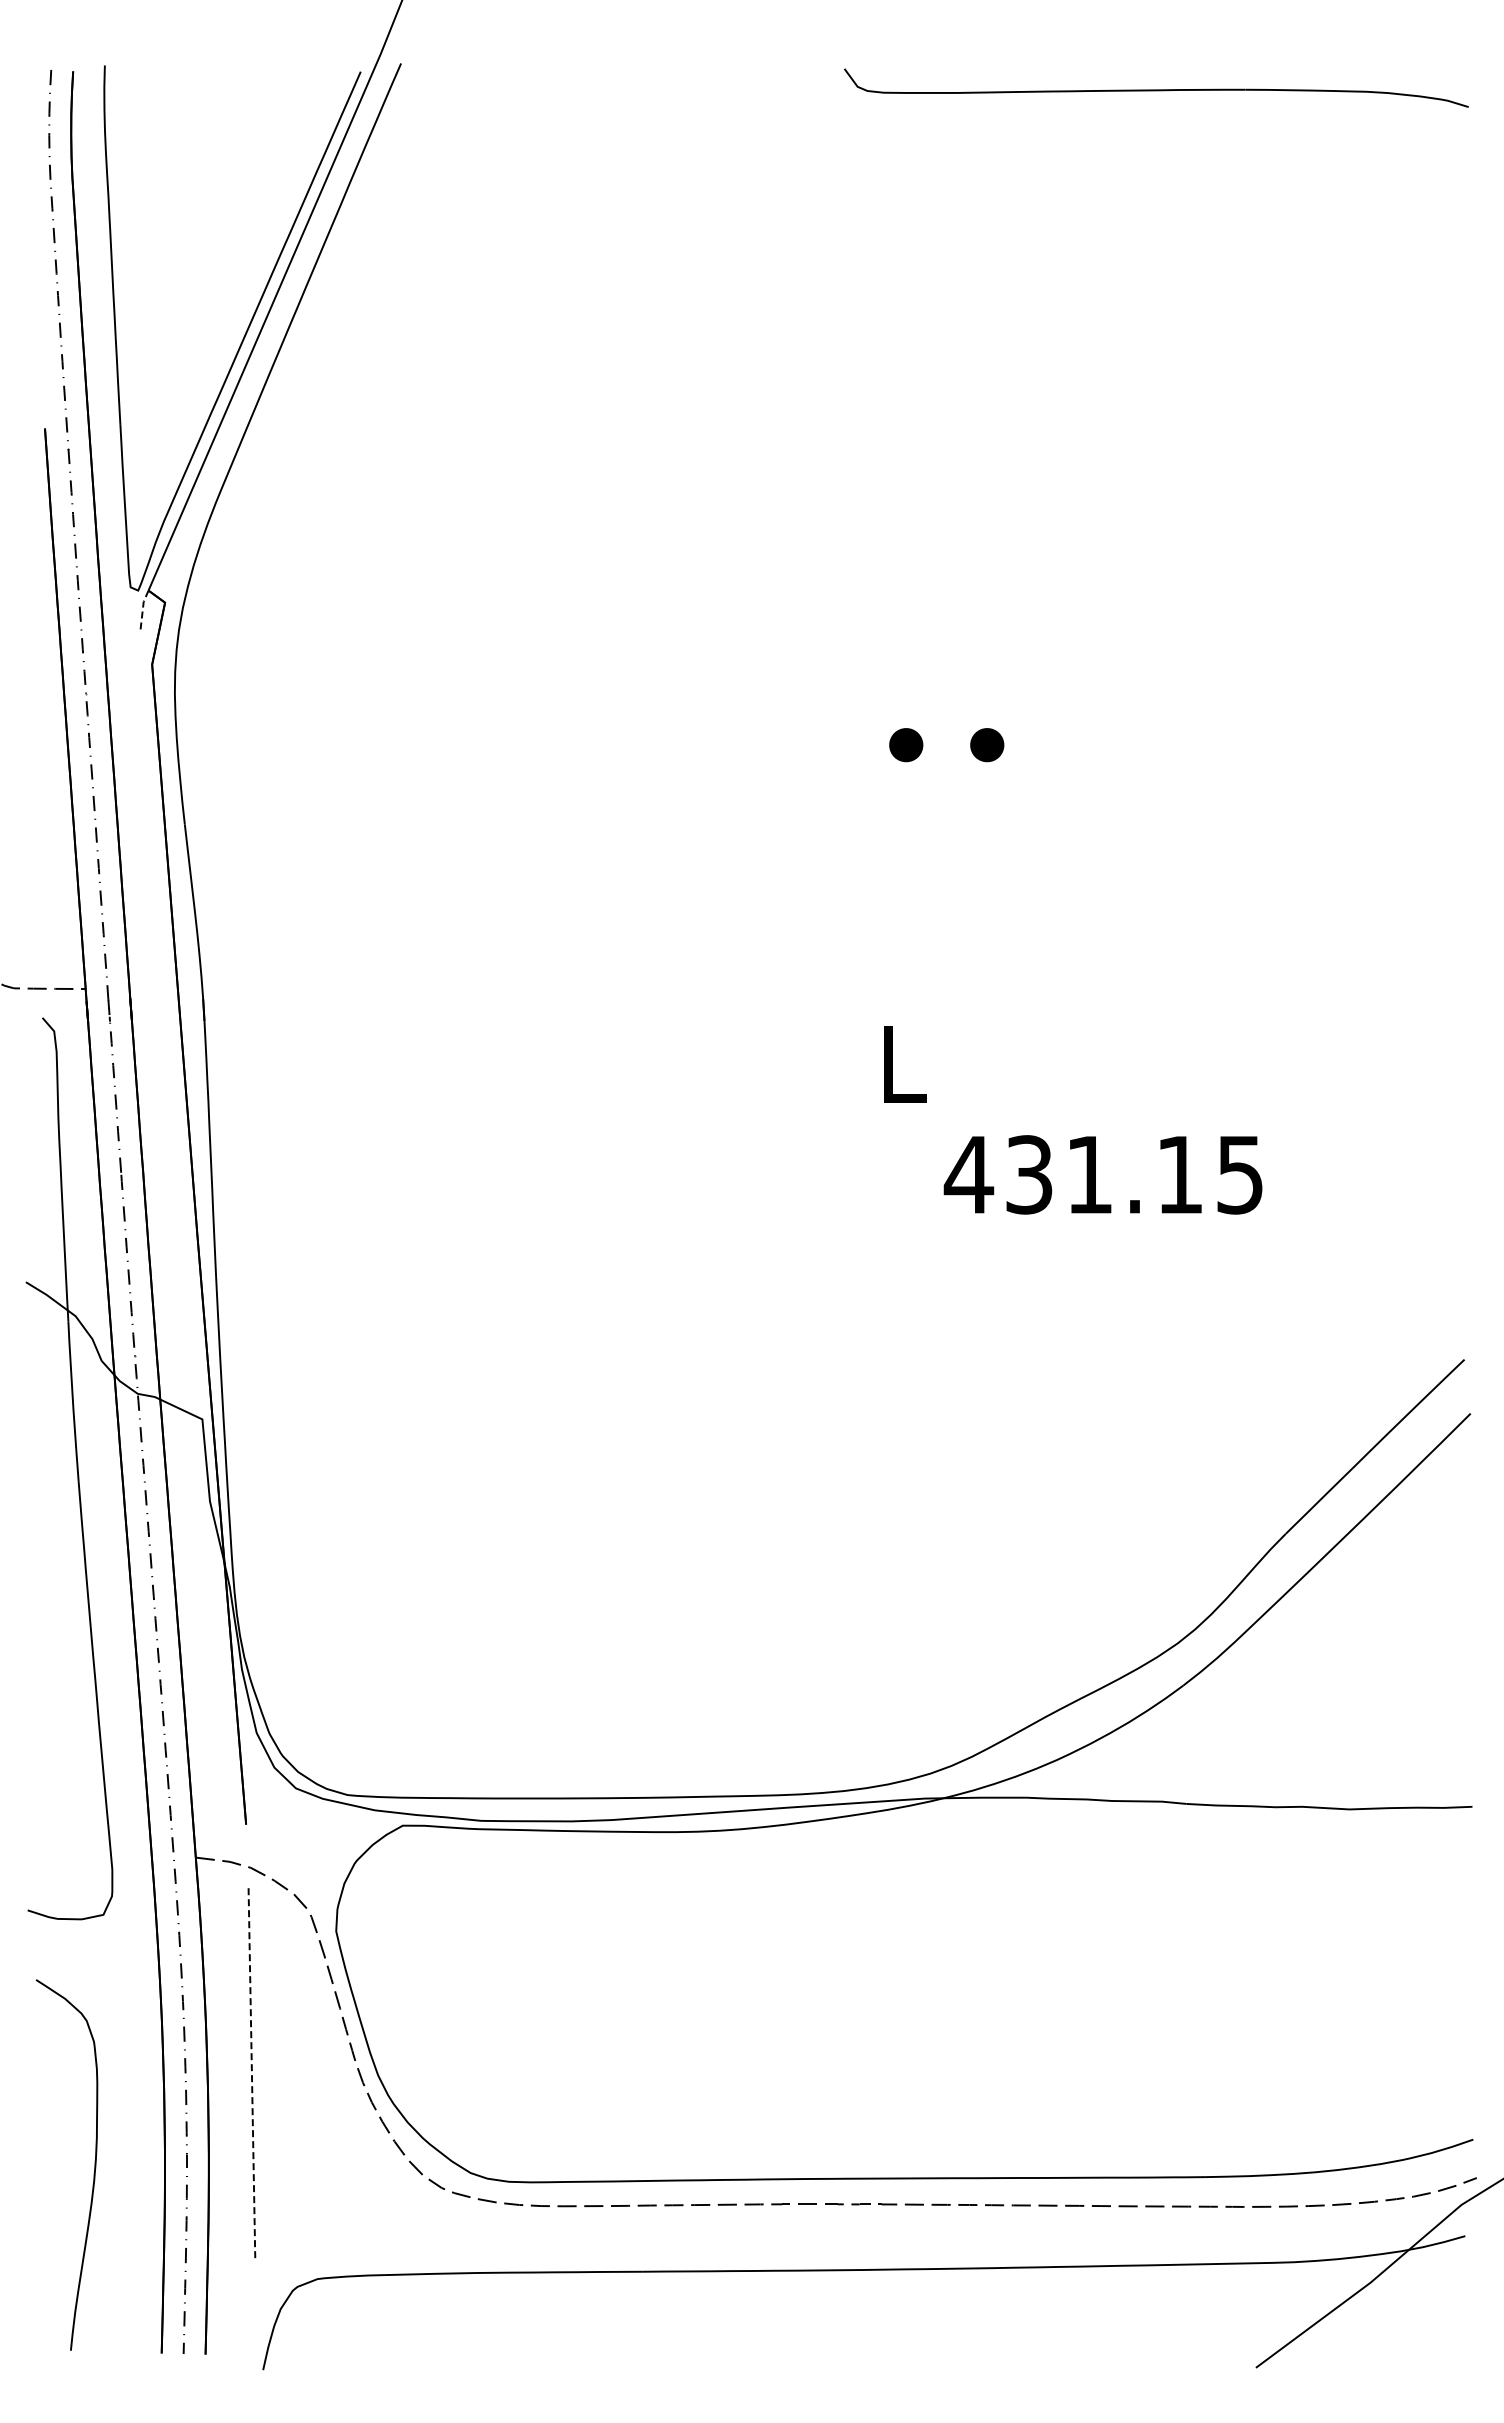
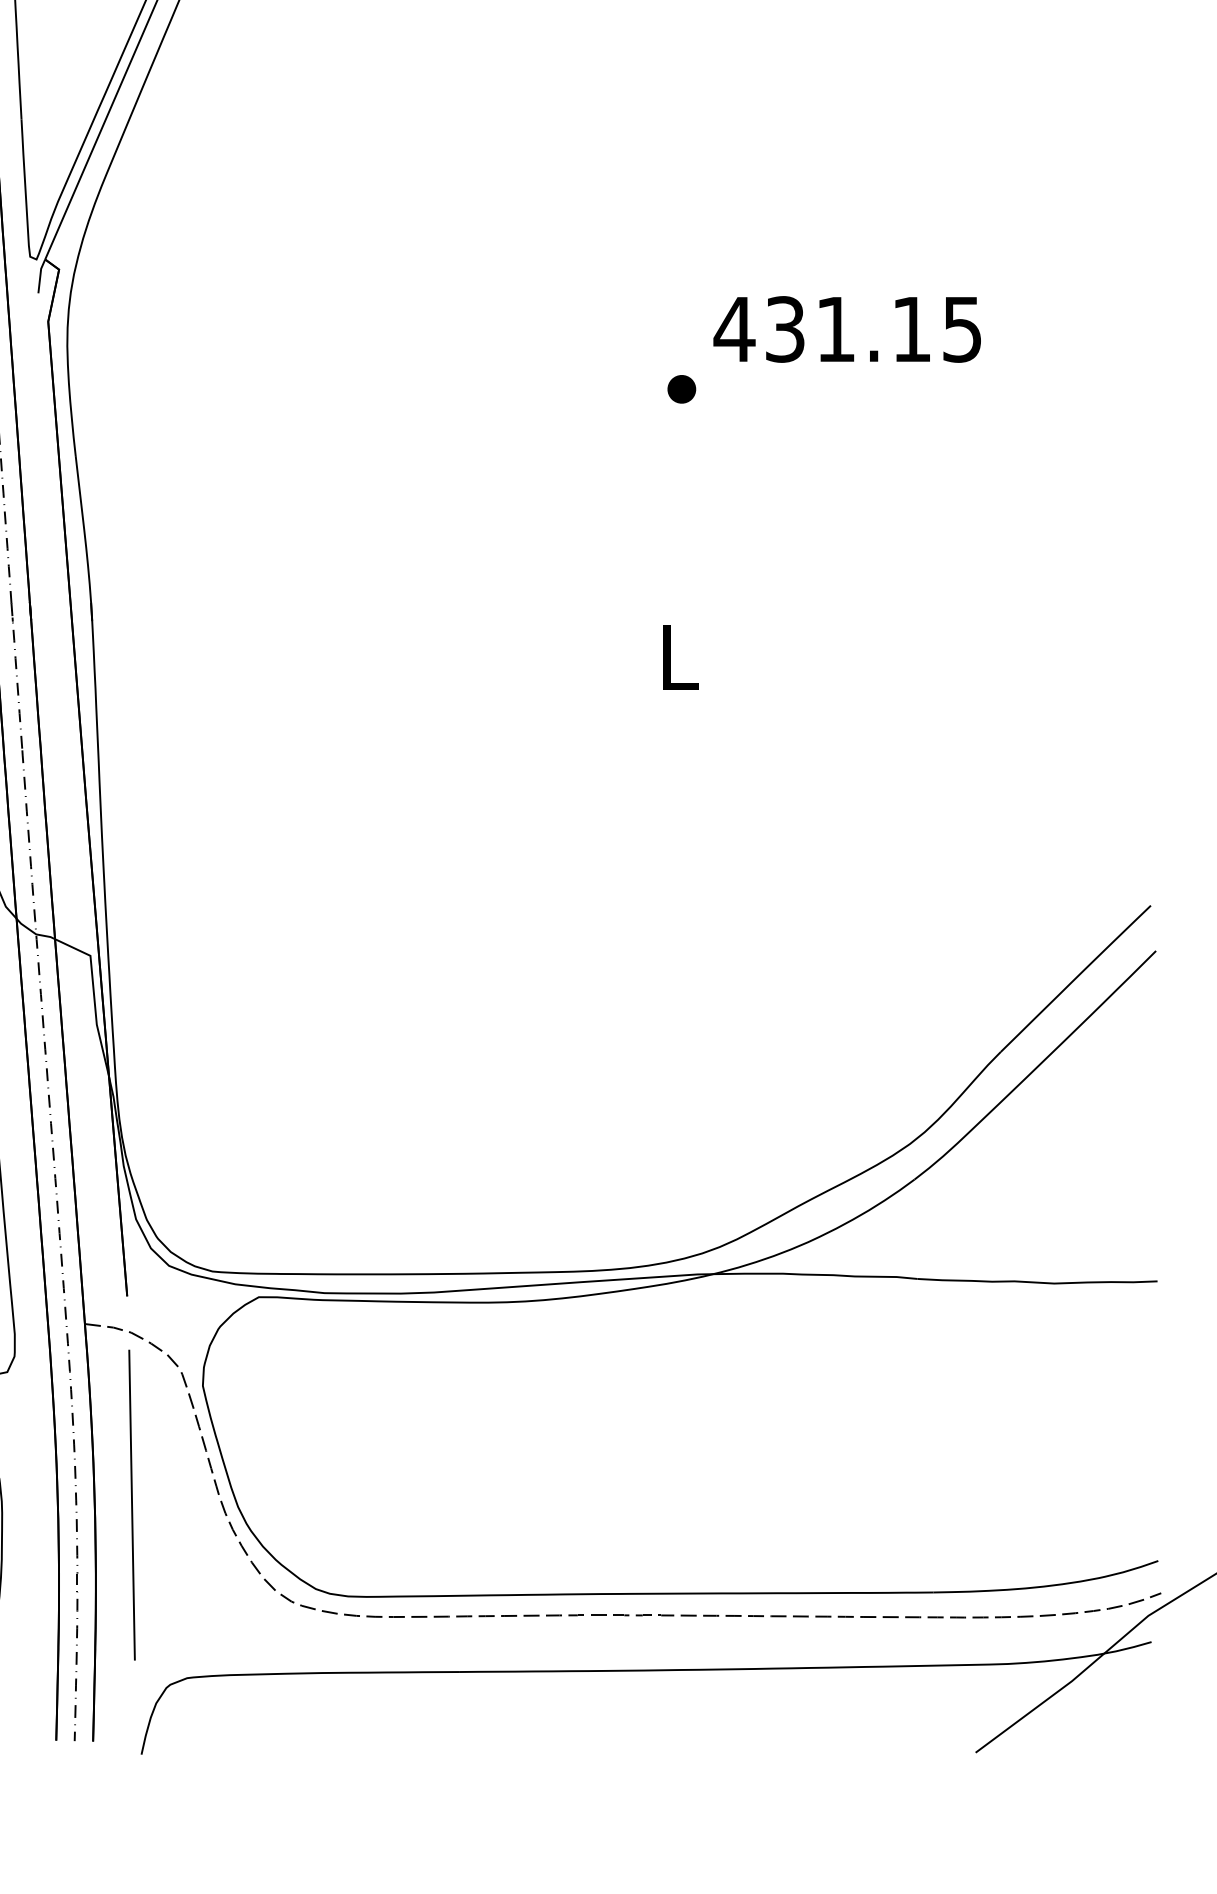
line: (142, 609) -> (40, 275), dashed -> solid
part: (987, 745) -> (750, 389), removed
text: (1102, 1174) -> (846, 329), moved
line: (251, 2073) -> (131, 1505), dashed -> solid

